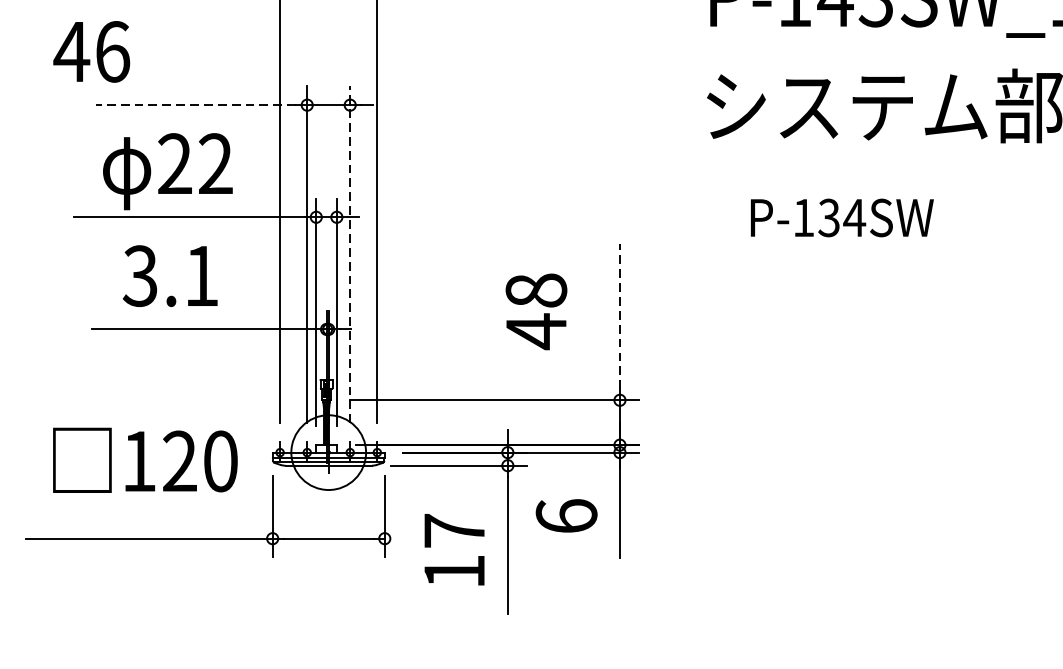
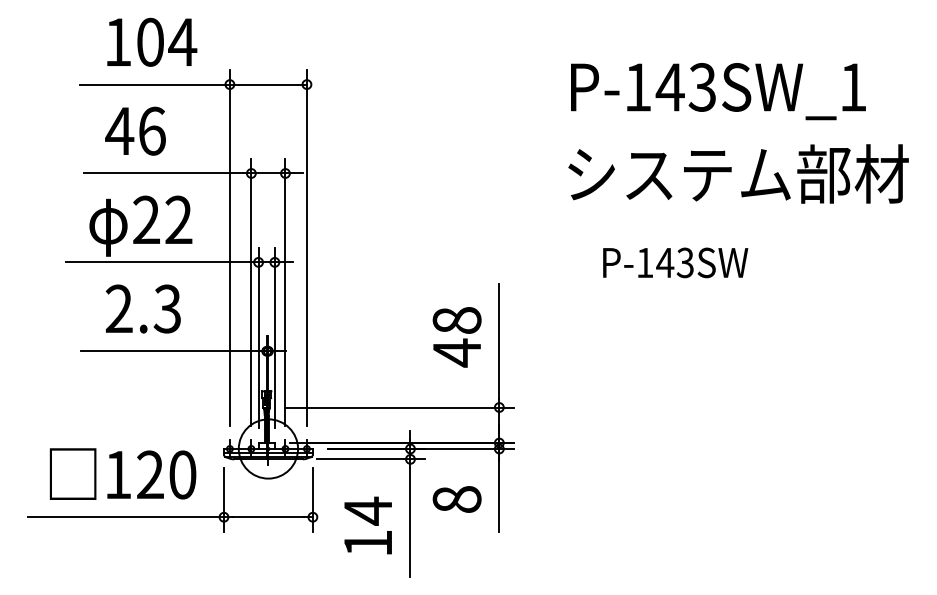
text: (91, 50) -> (135, 130), moved
line: (195, 105) -> (162, 173), dashed -> solid
text: (842, 217) -> (675, 262), P-134SW -> P-143SW
line: (350, 254) -> (285, 291), dashed -> solid
text: (169, 275) -> (142, 308), 3.1 -> 2.3
text: (535, 312) -> (456, 337), moved
line: (620, 317) -> (499, 341), dashed -> solid
text: (144, 459) -> (122, 473), moved
text: (565, 515) -> (456, 498), 6 -> 8
text: (453, 530) -> (367, 510), 17 -> 14

